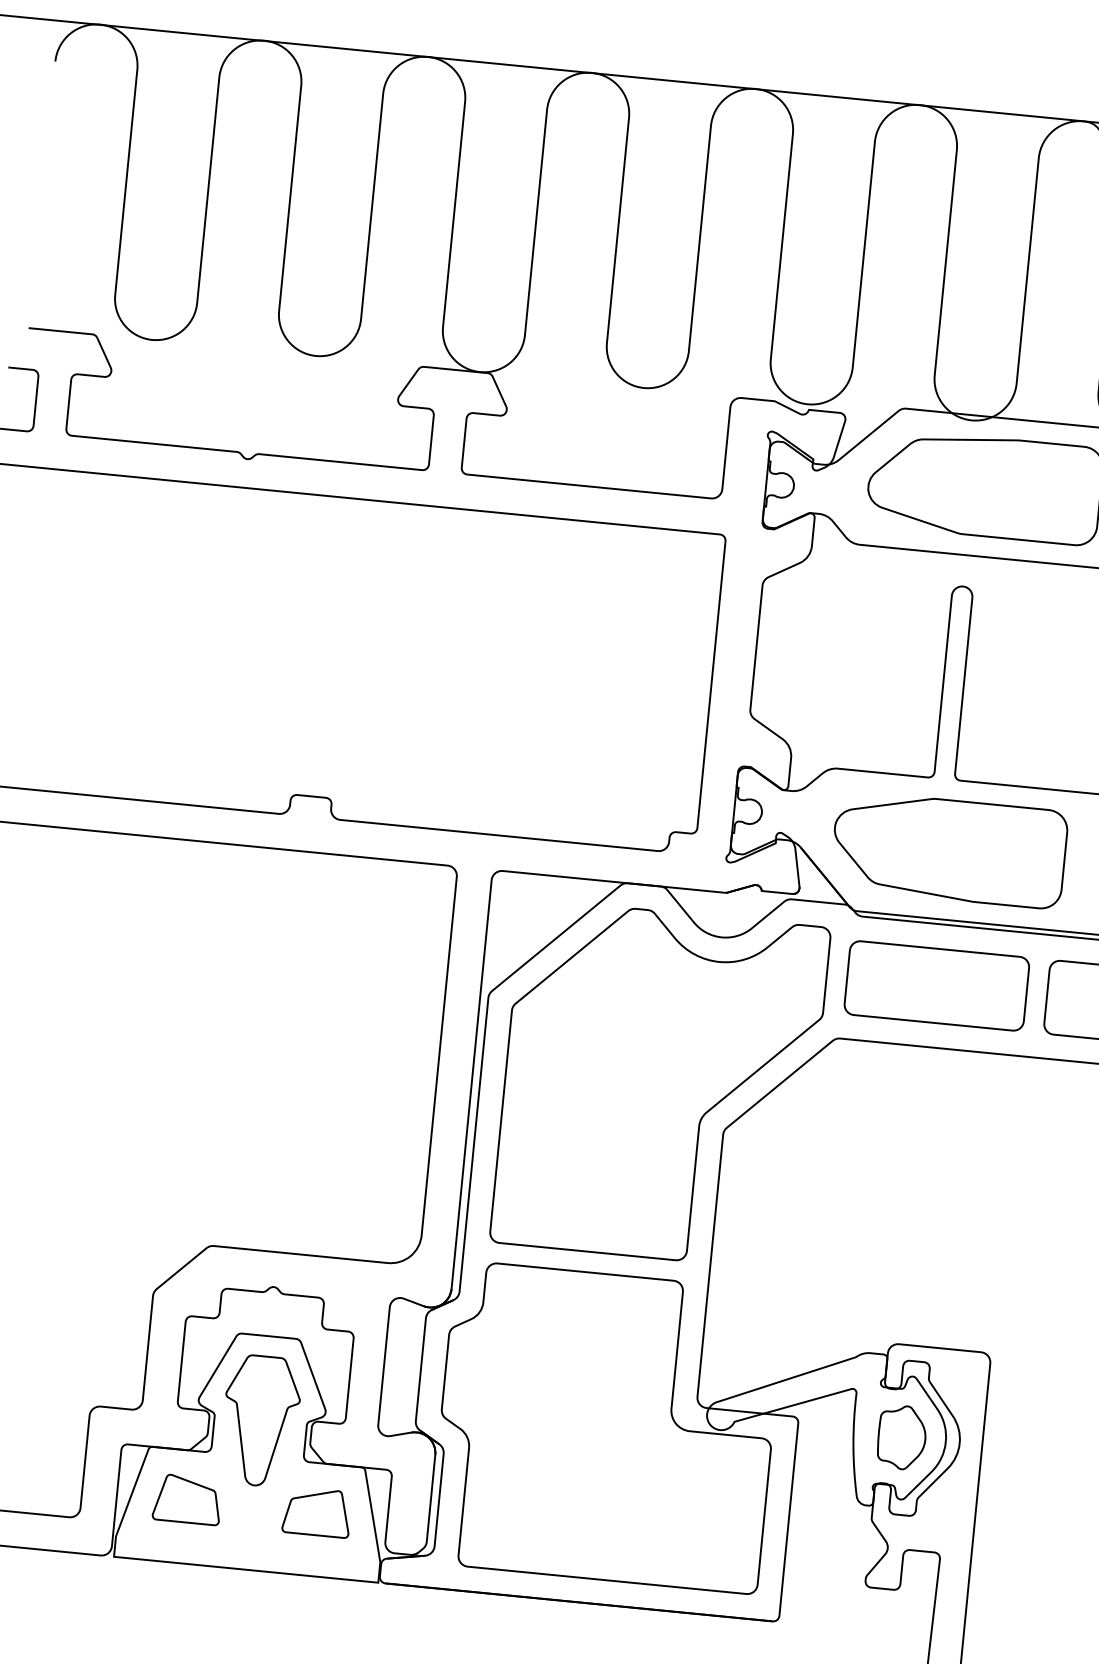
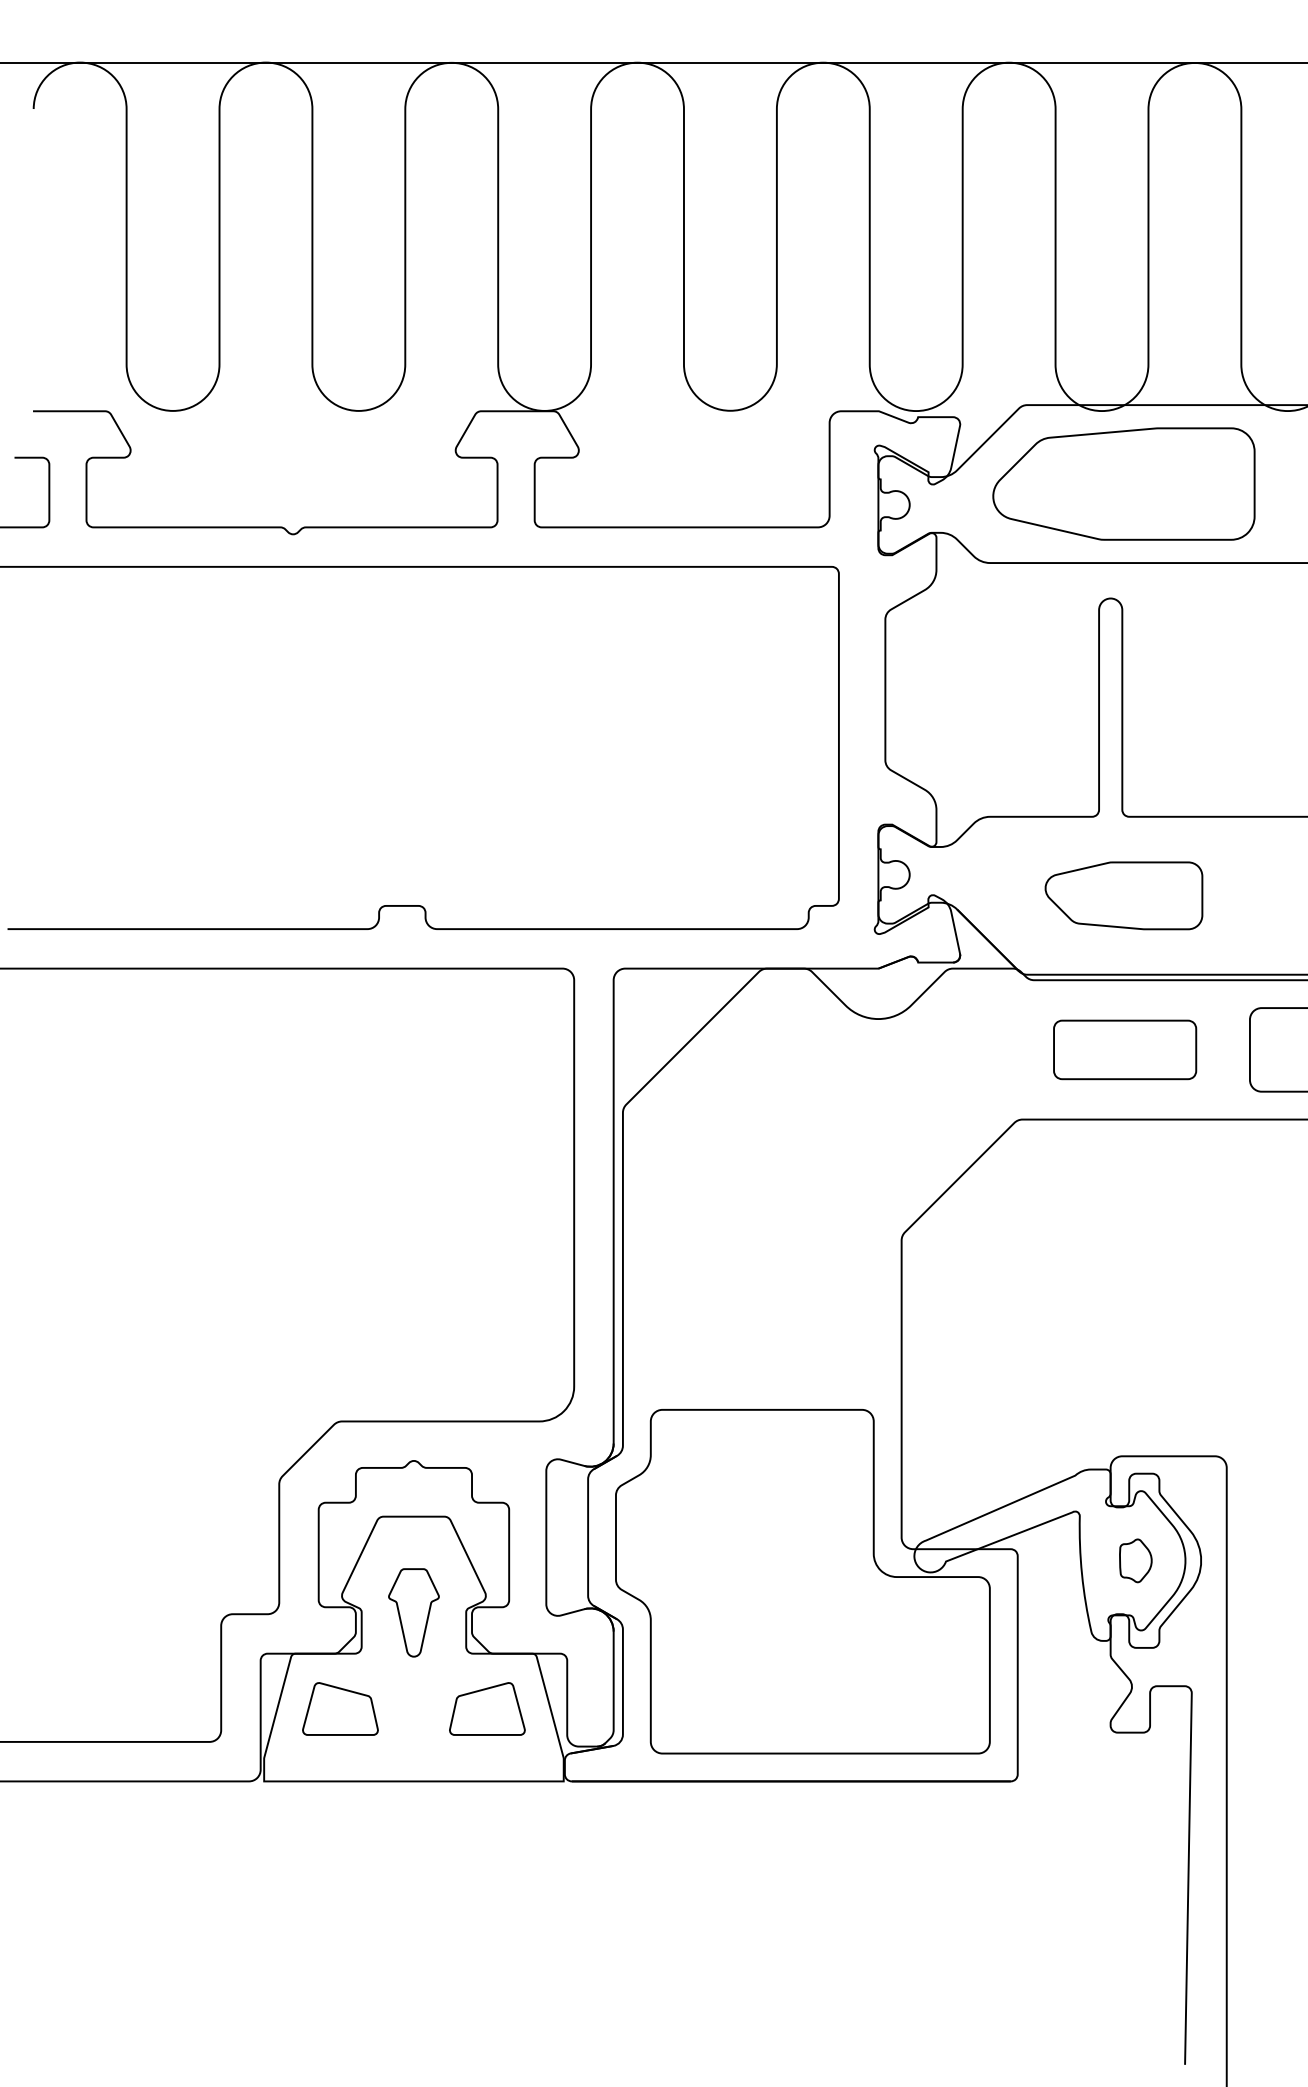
part: (948, 849) -> (1123, 895), size x0.6
part: (936, 985) -> (1124, 1049), size x0.7
part: (660, 1084) -> (825, 1191), removed
part: (260, 1420) -> (413, 1612), size x0.6
part: (901, 1437) -> (1135, 1560), size x0.6

